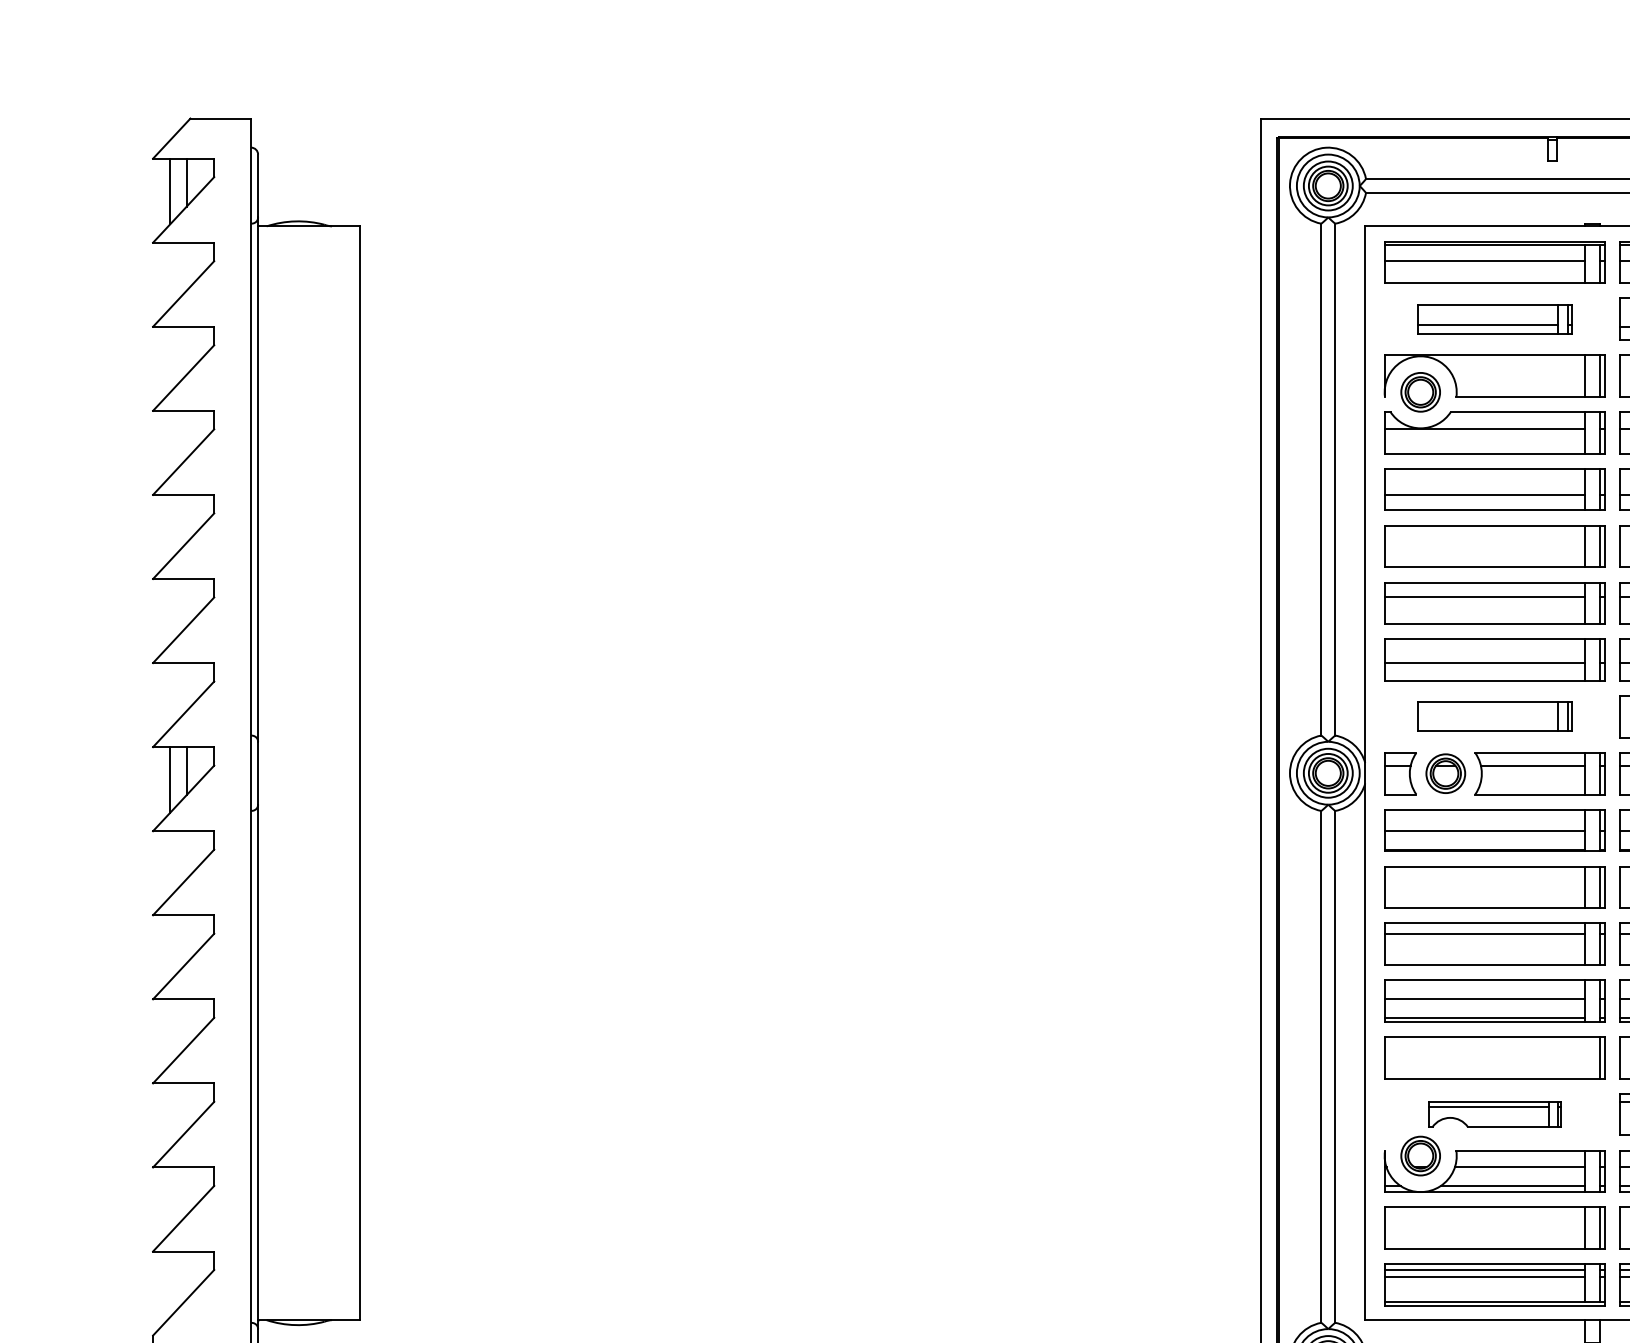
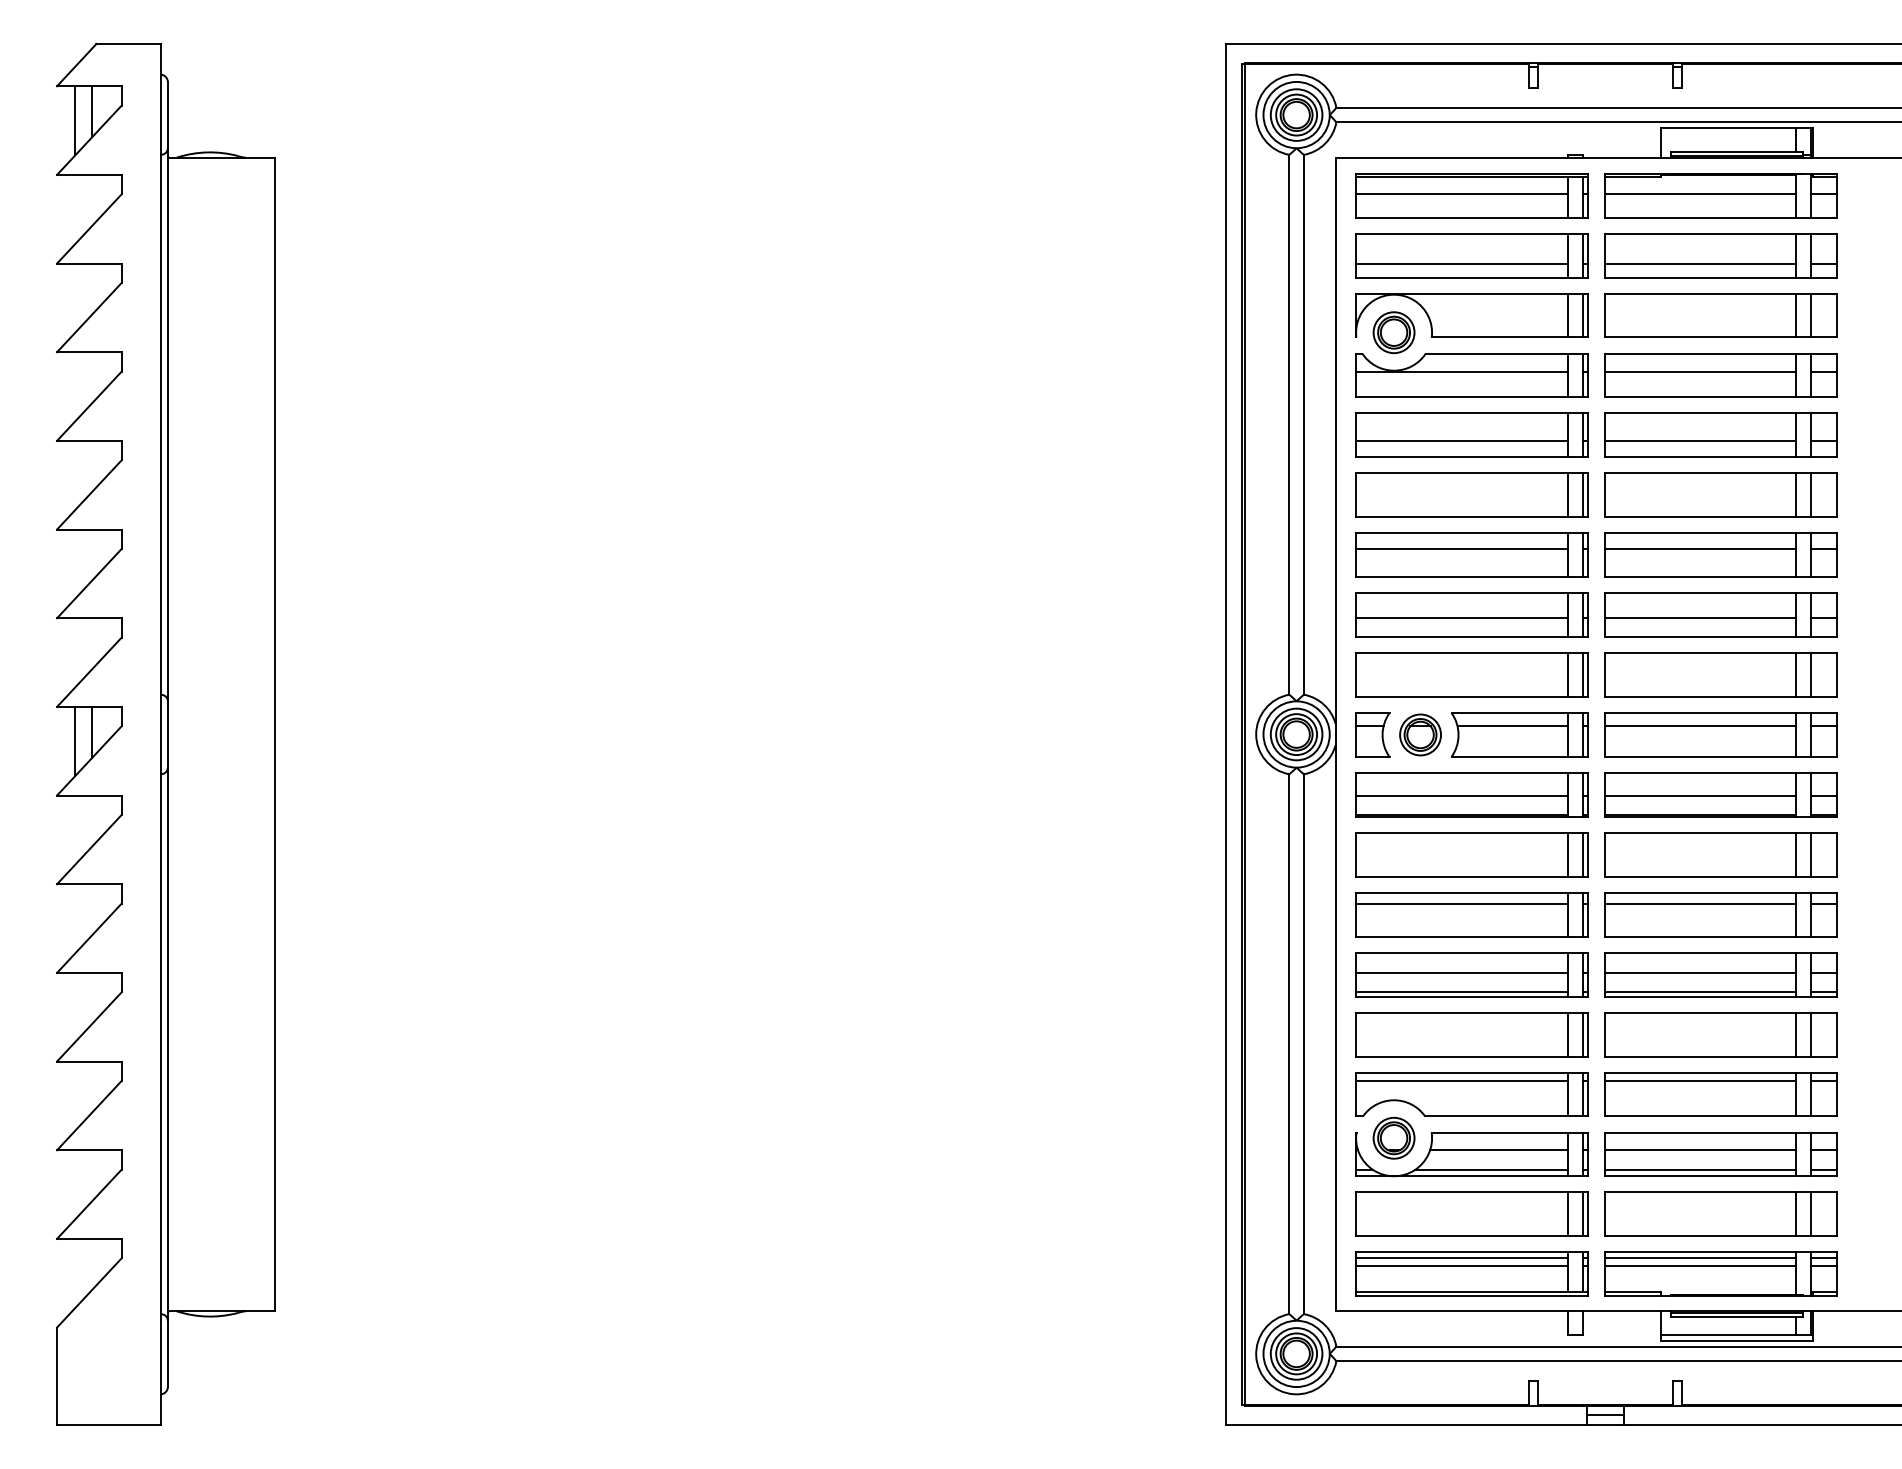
part: (1494, 319) -> (1471, 255), size x1.43
part: (1494, 716) -> (1471, 674), size x1.43
line: (1585, 1057) -> (1567, 1034), added
part: (1494, 1114) -> (1471, 1094), size x1.67

